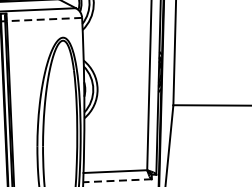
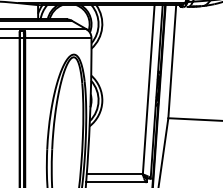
line: (43, 19) -> (57, 37), dashed -> solid
line: (116, 180) -> (115, 182), dashed -> solid

